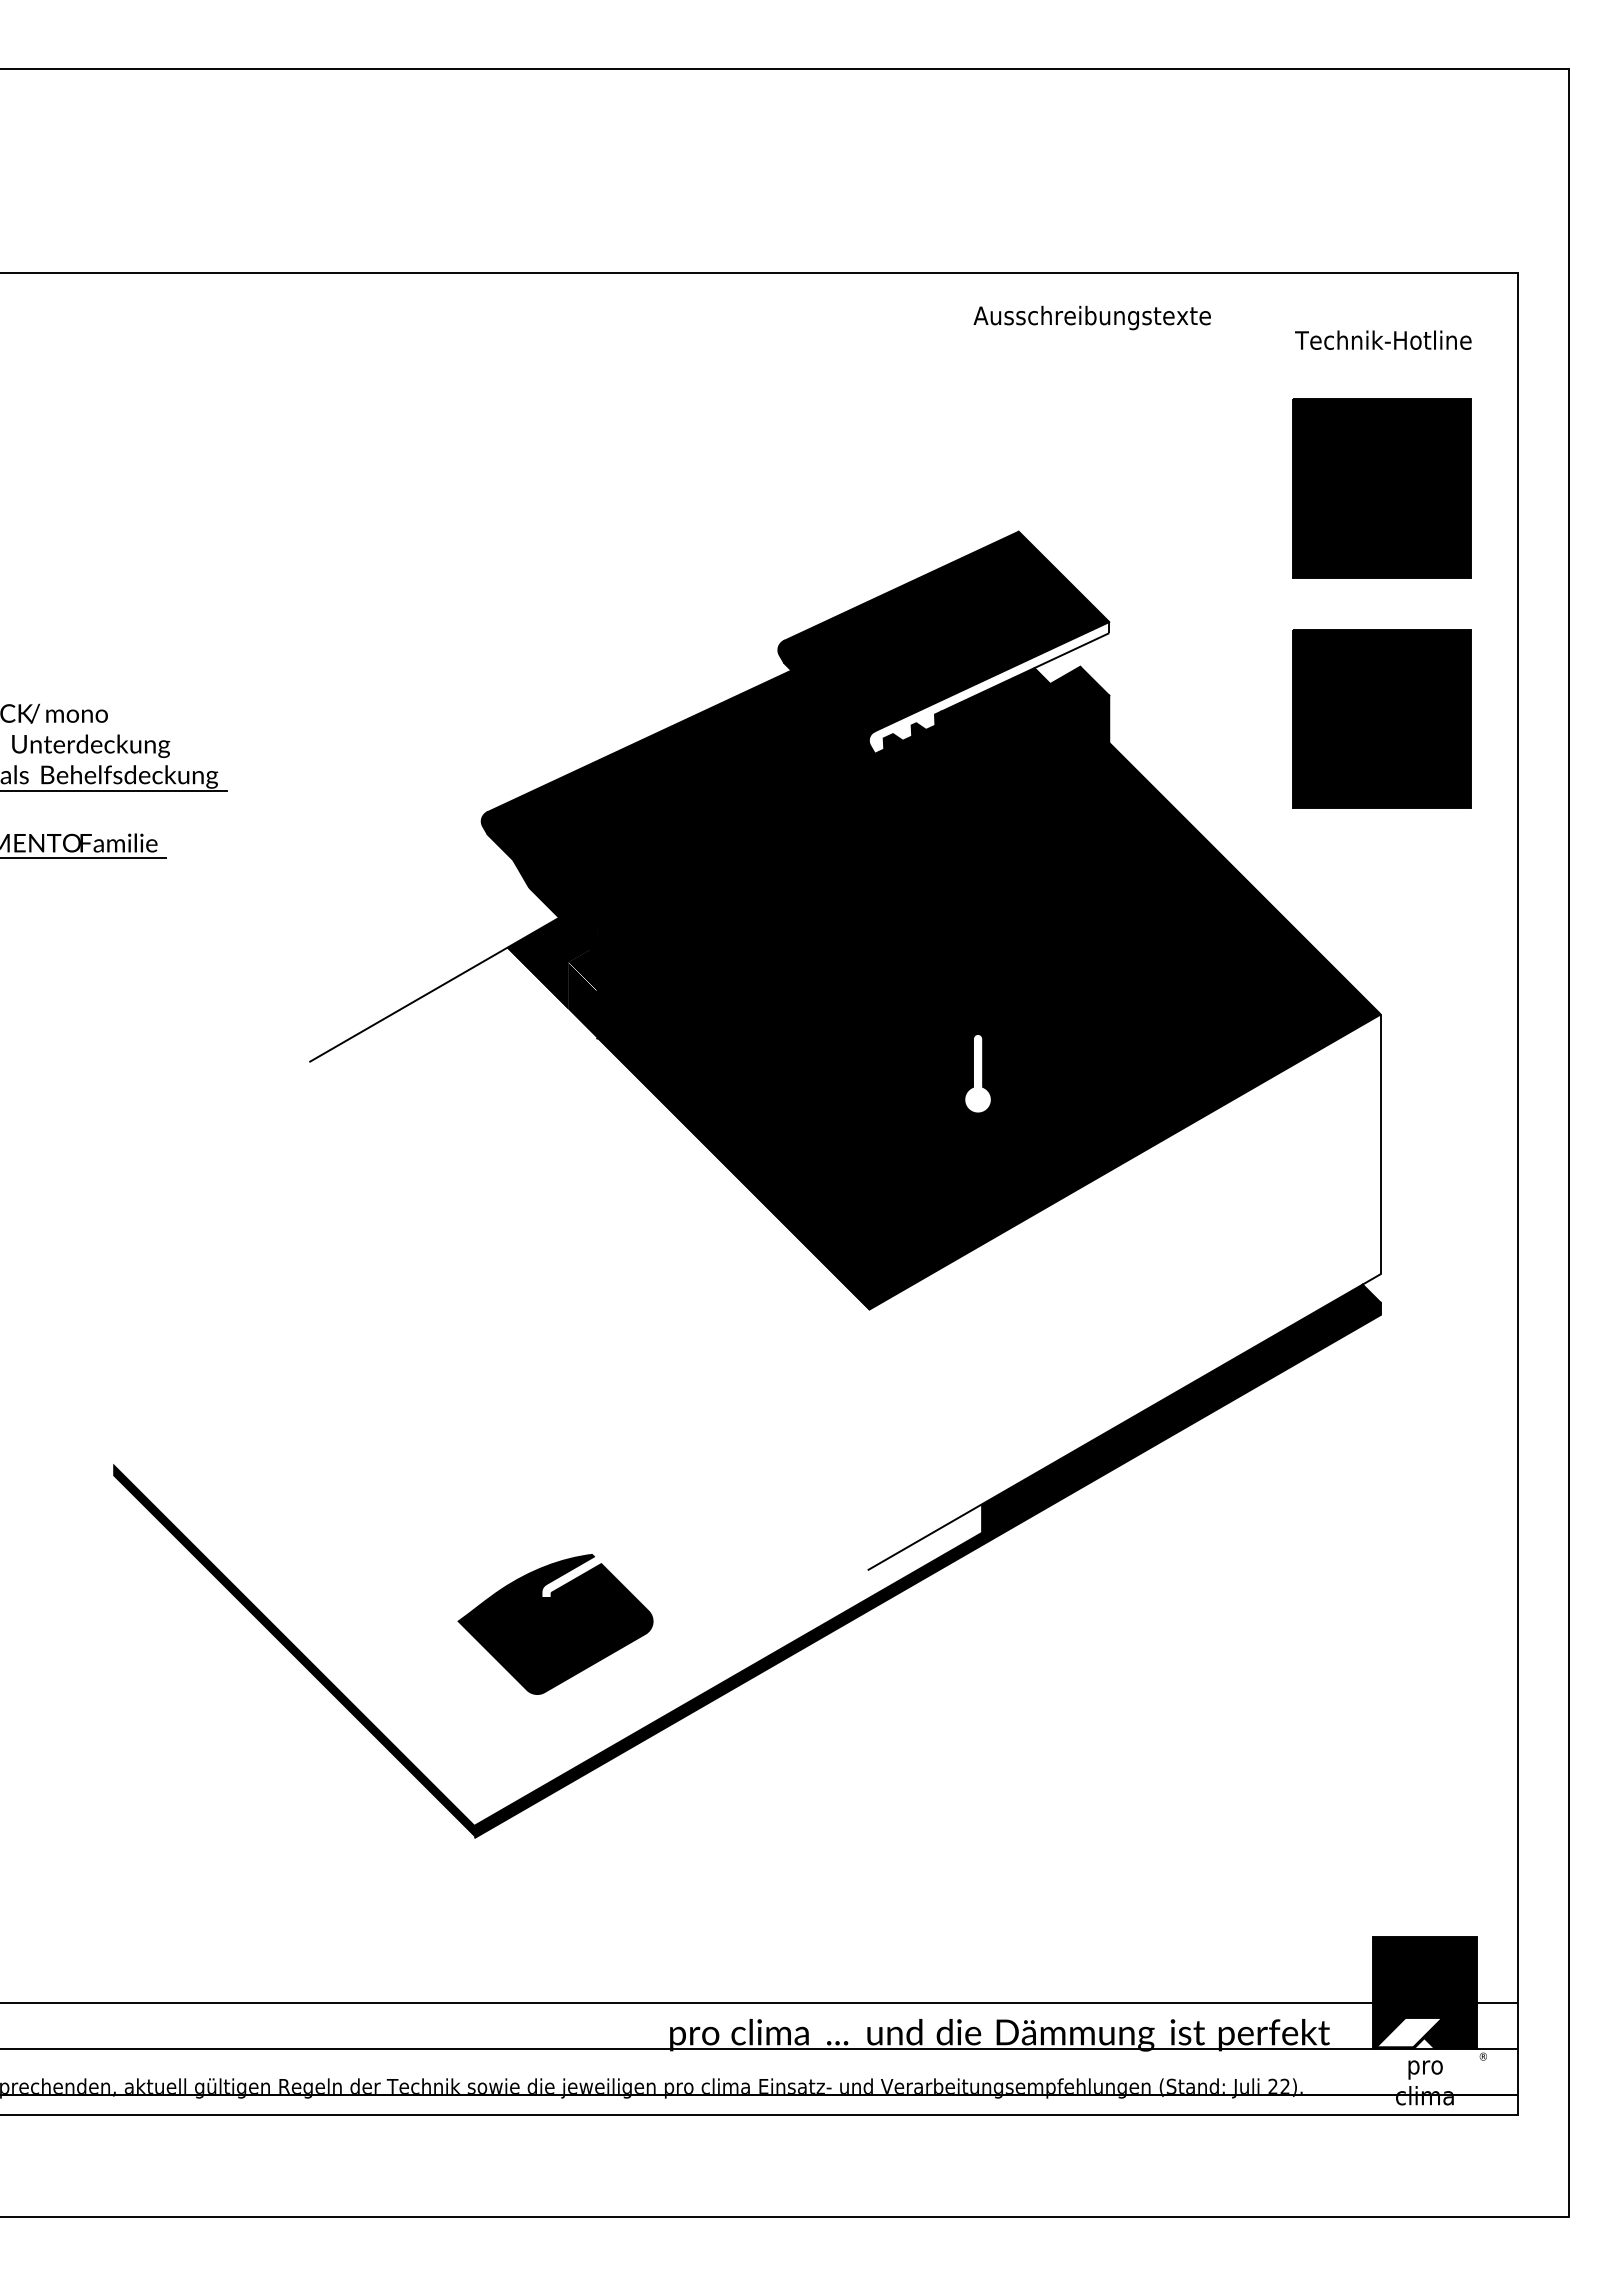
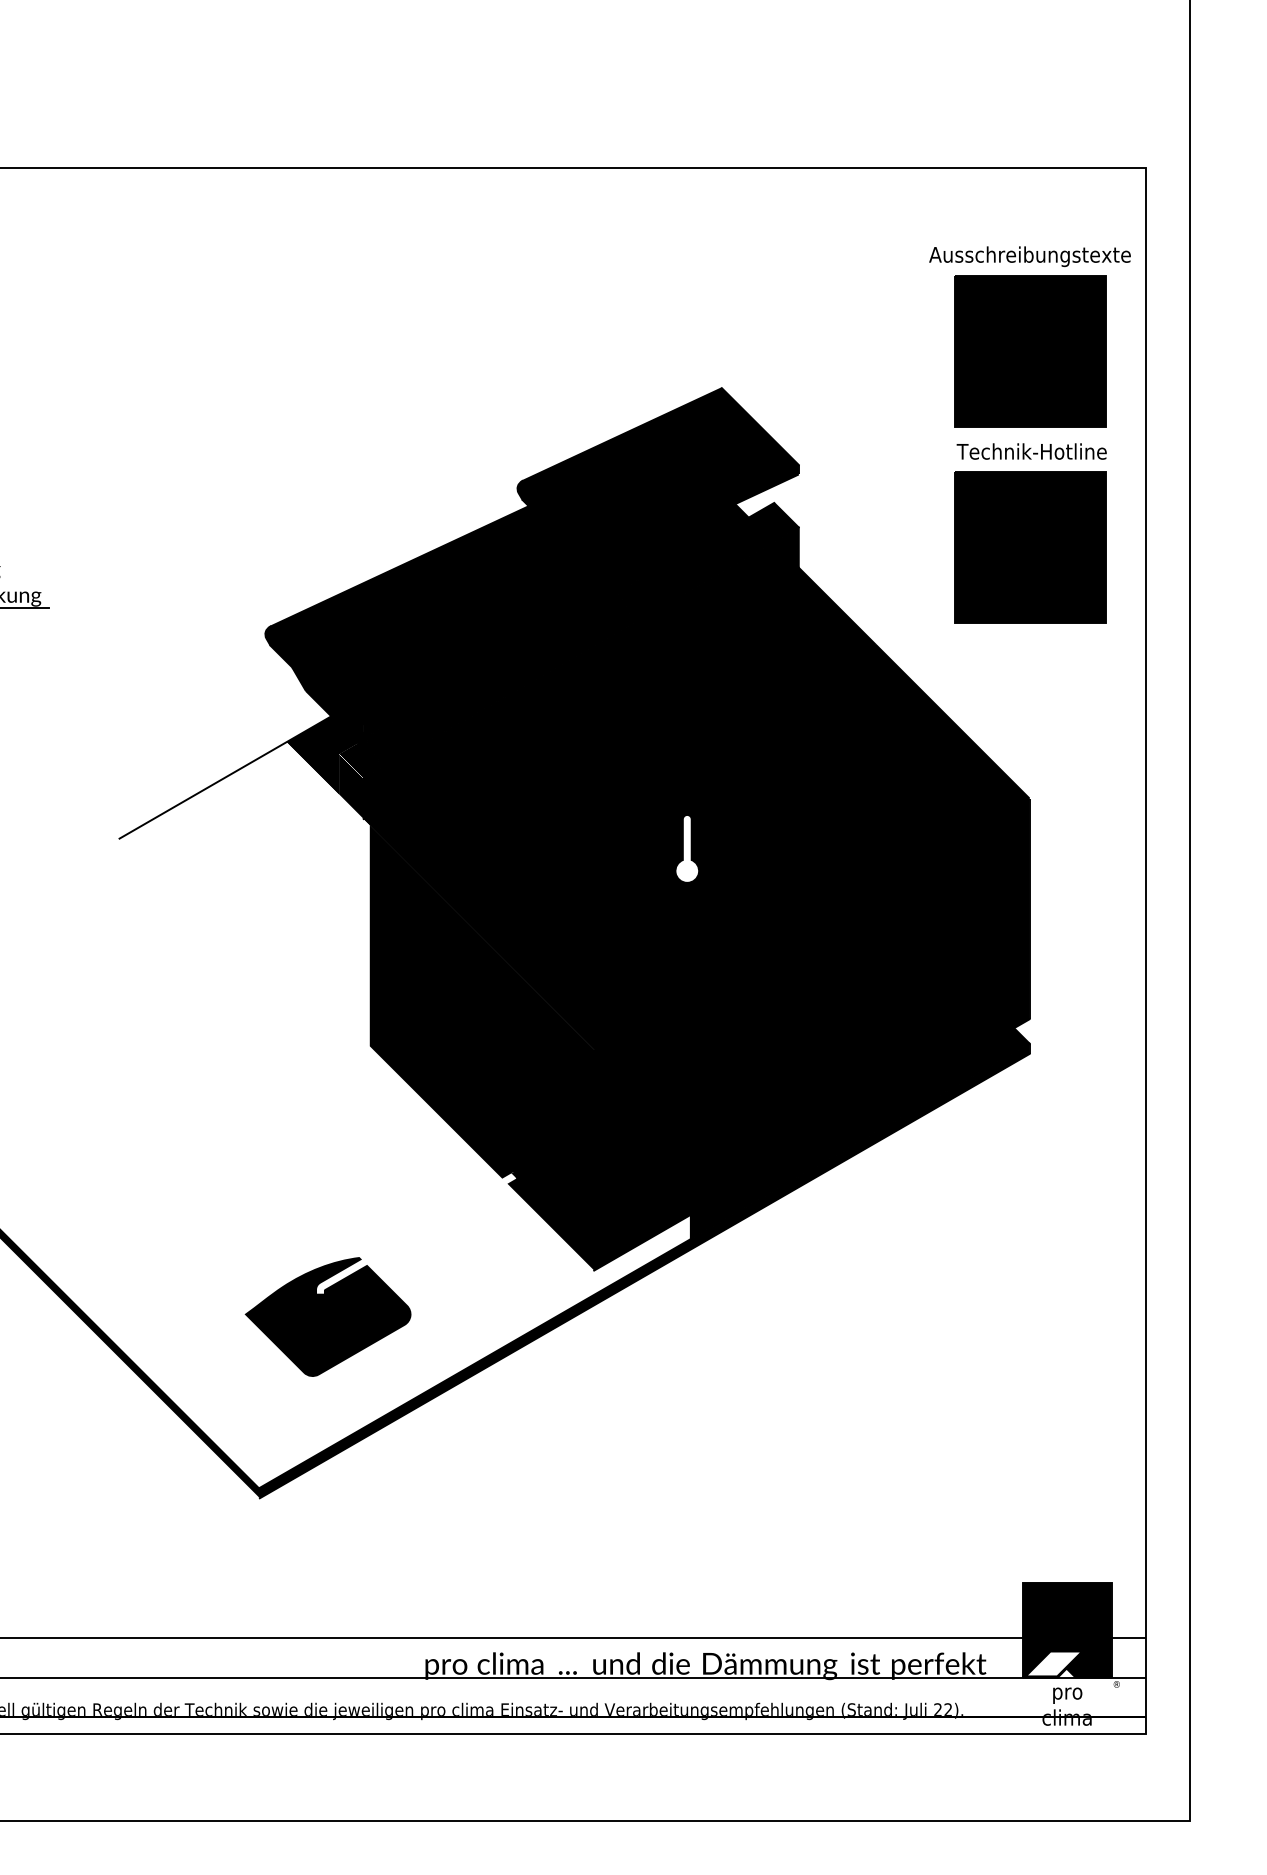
text: (1091, 317) -> (1029, 256), moved
text: (1383, 339) -> (1031, 450), moved
fill: (988, 687) -> (696, 520), added
fill: (992, 1291) -> (699, 1034), added

